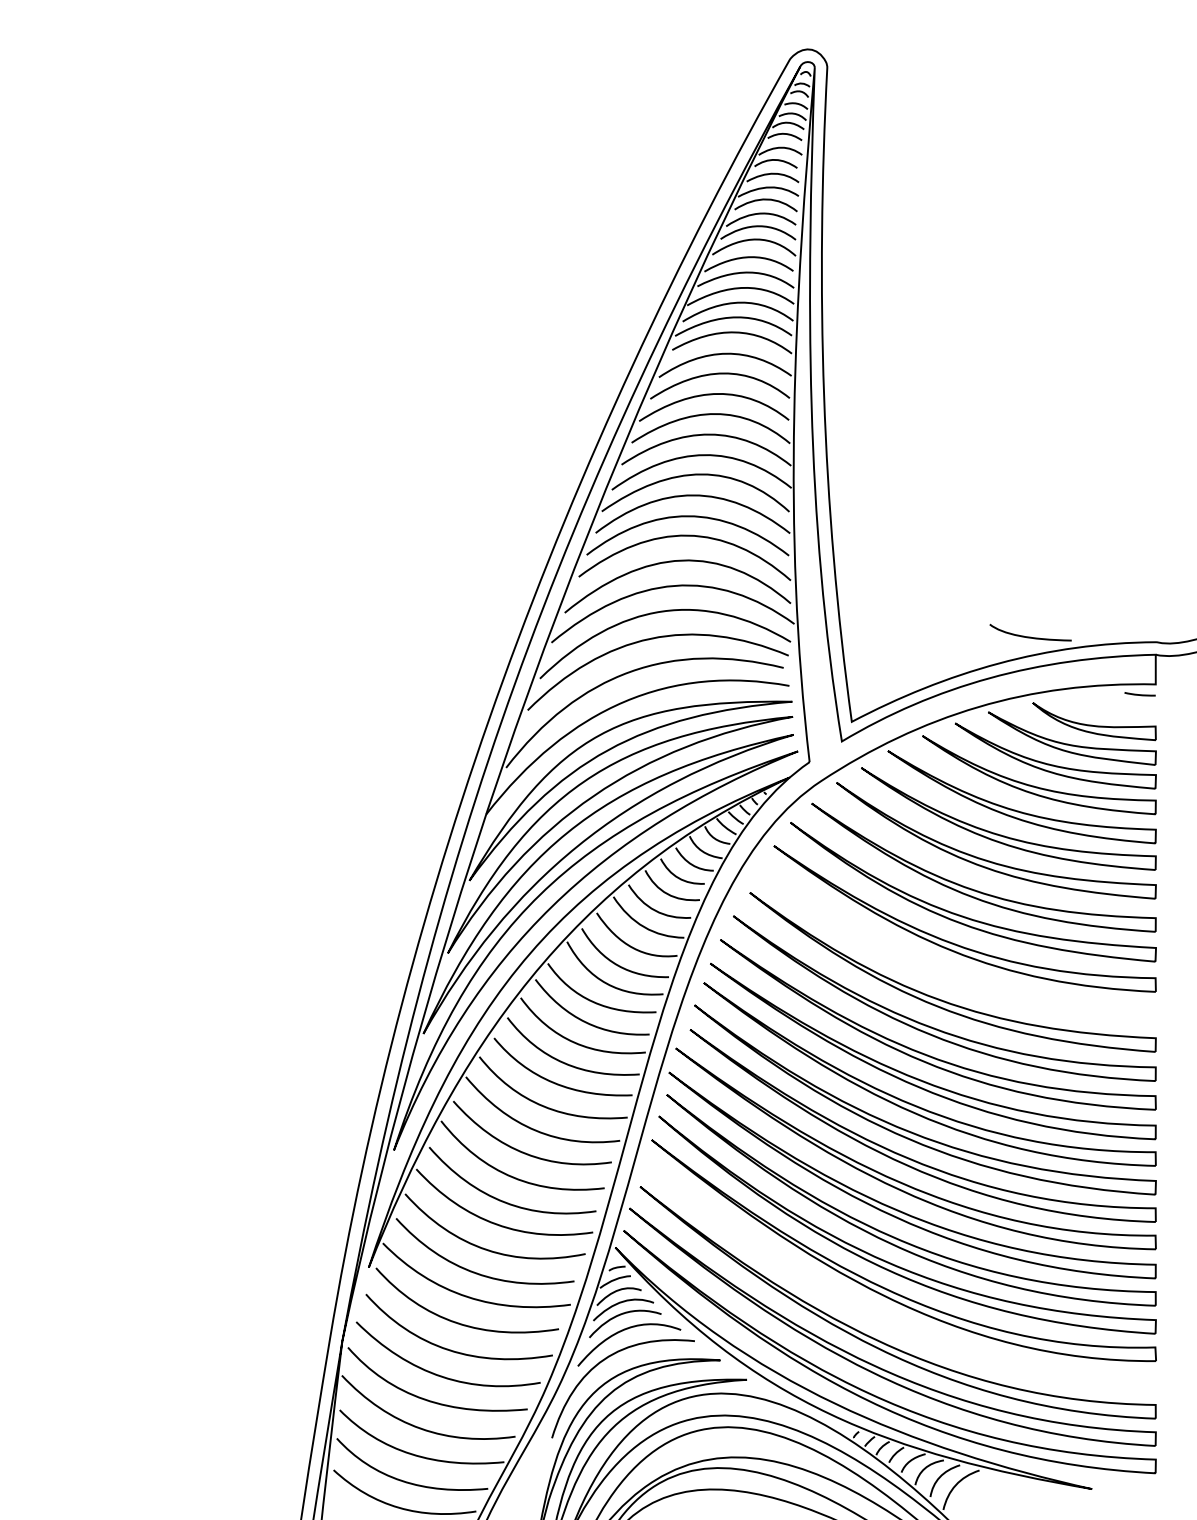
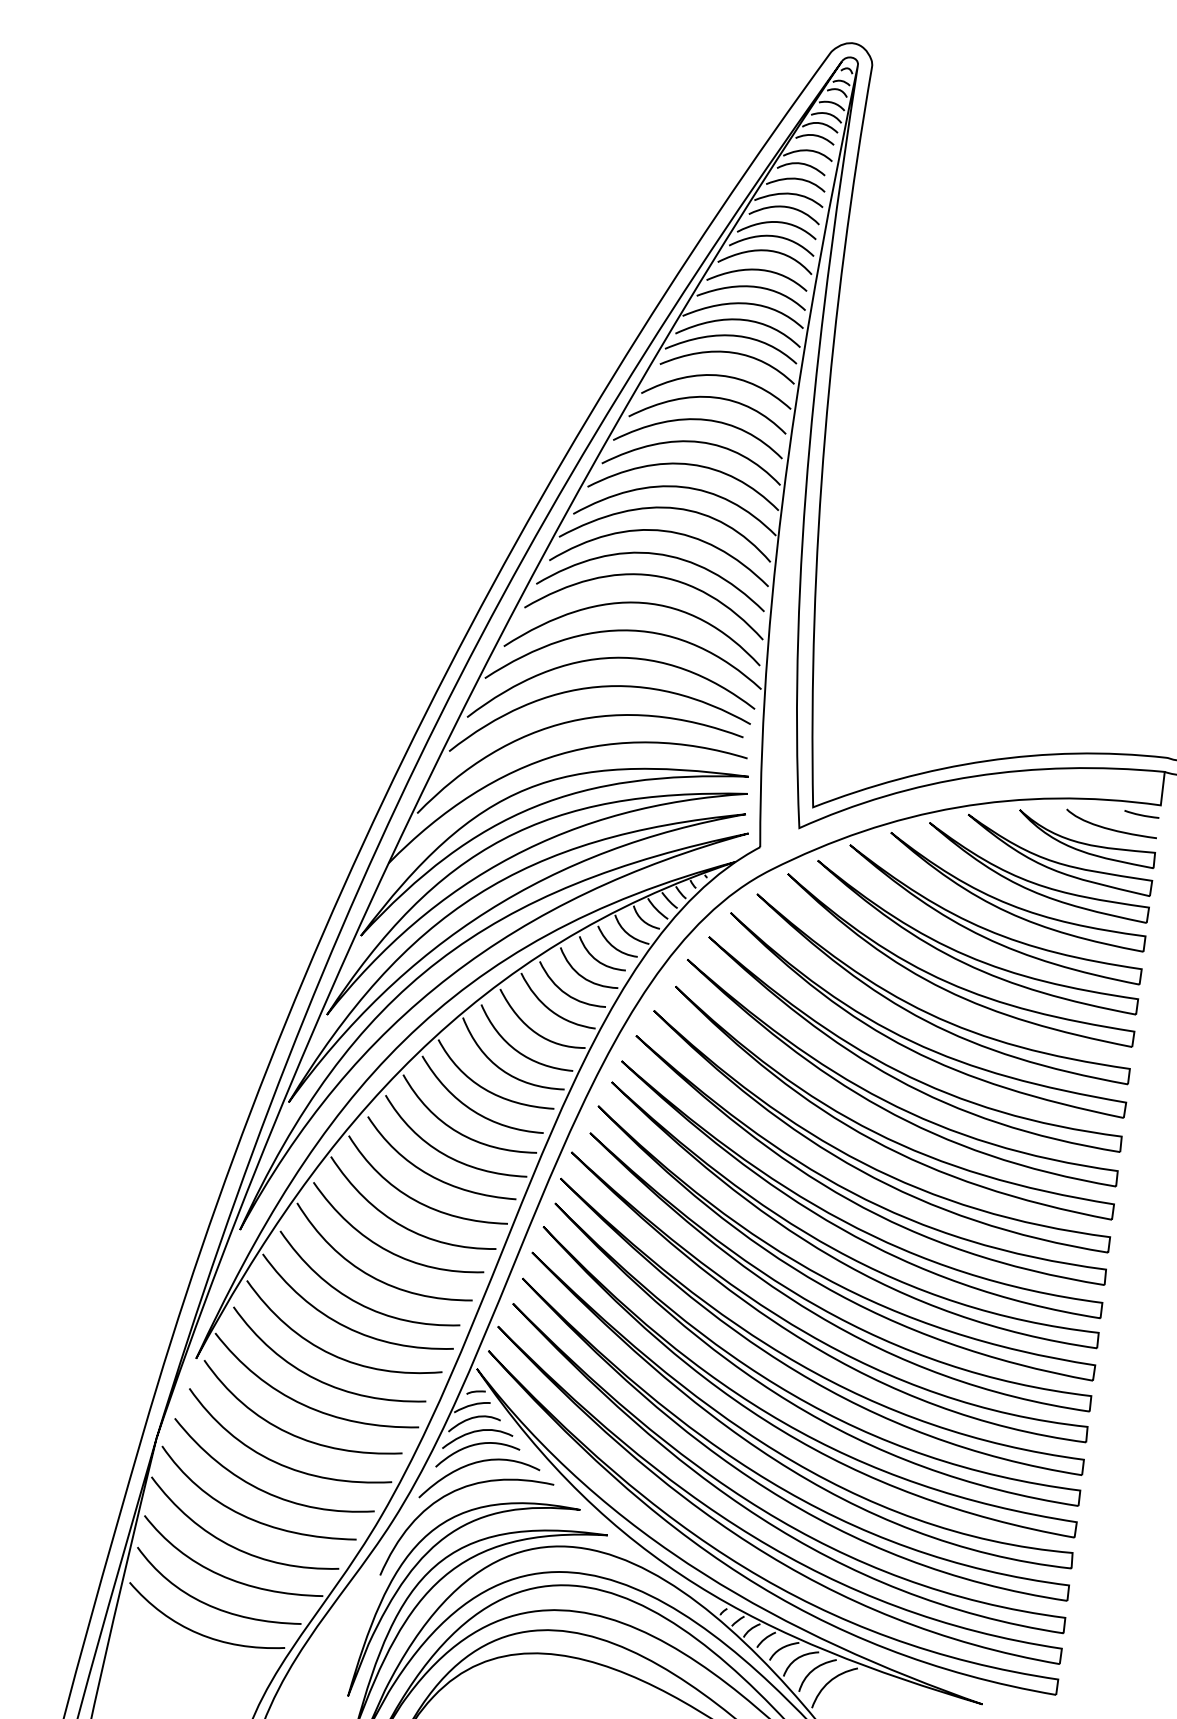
curve: (1030, 636) -> (1110, 828), moved
part: (946, 970) -> (886, 1100), added
part: (885, 1315) -> (772, 1481), added

